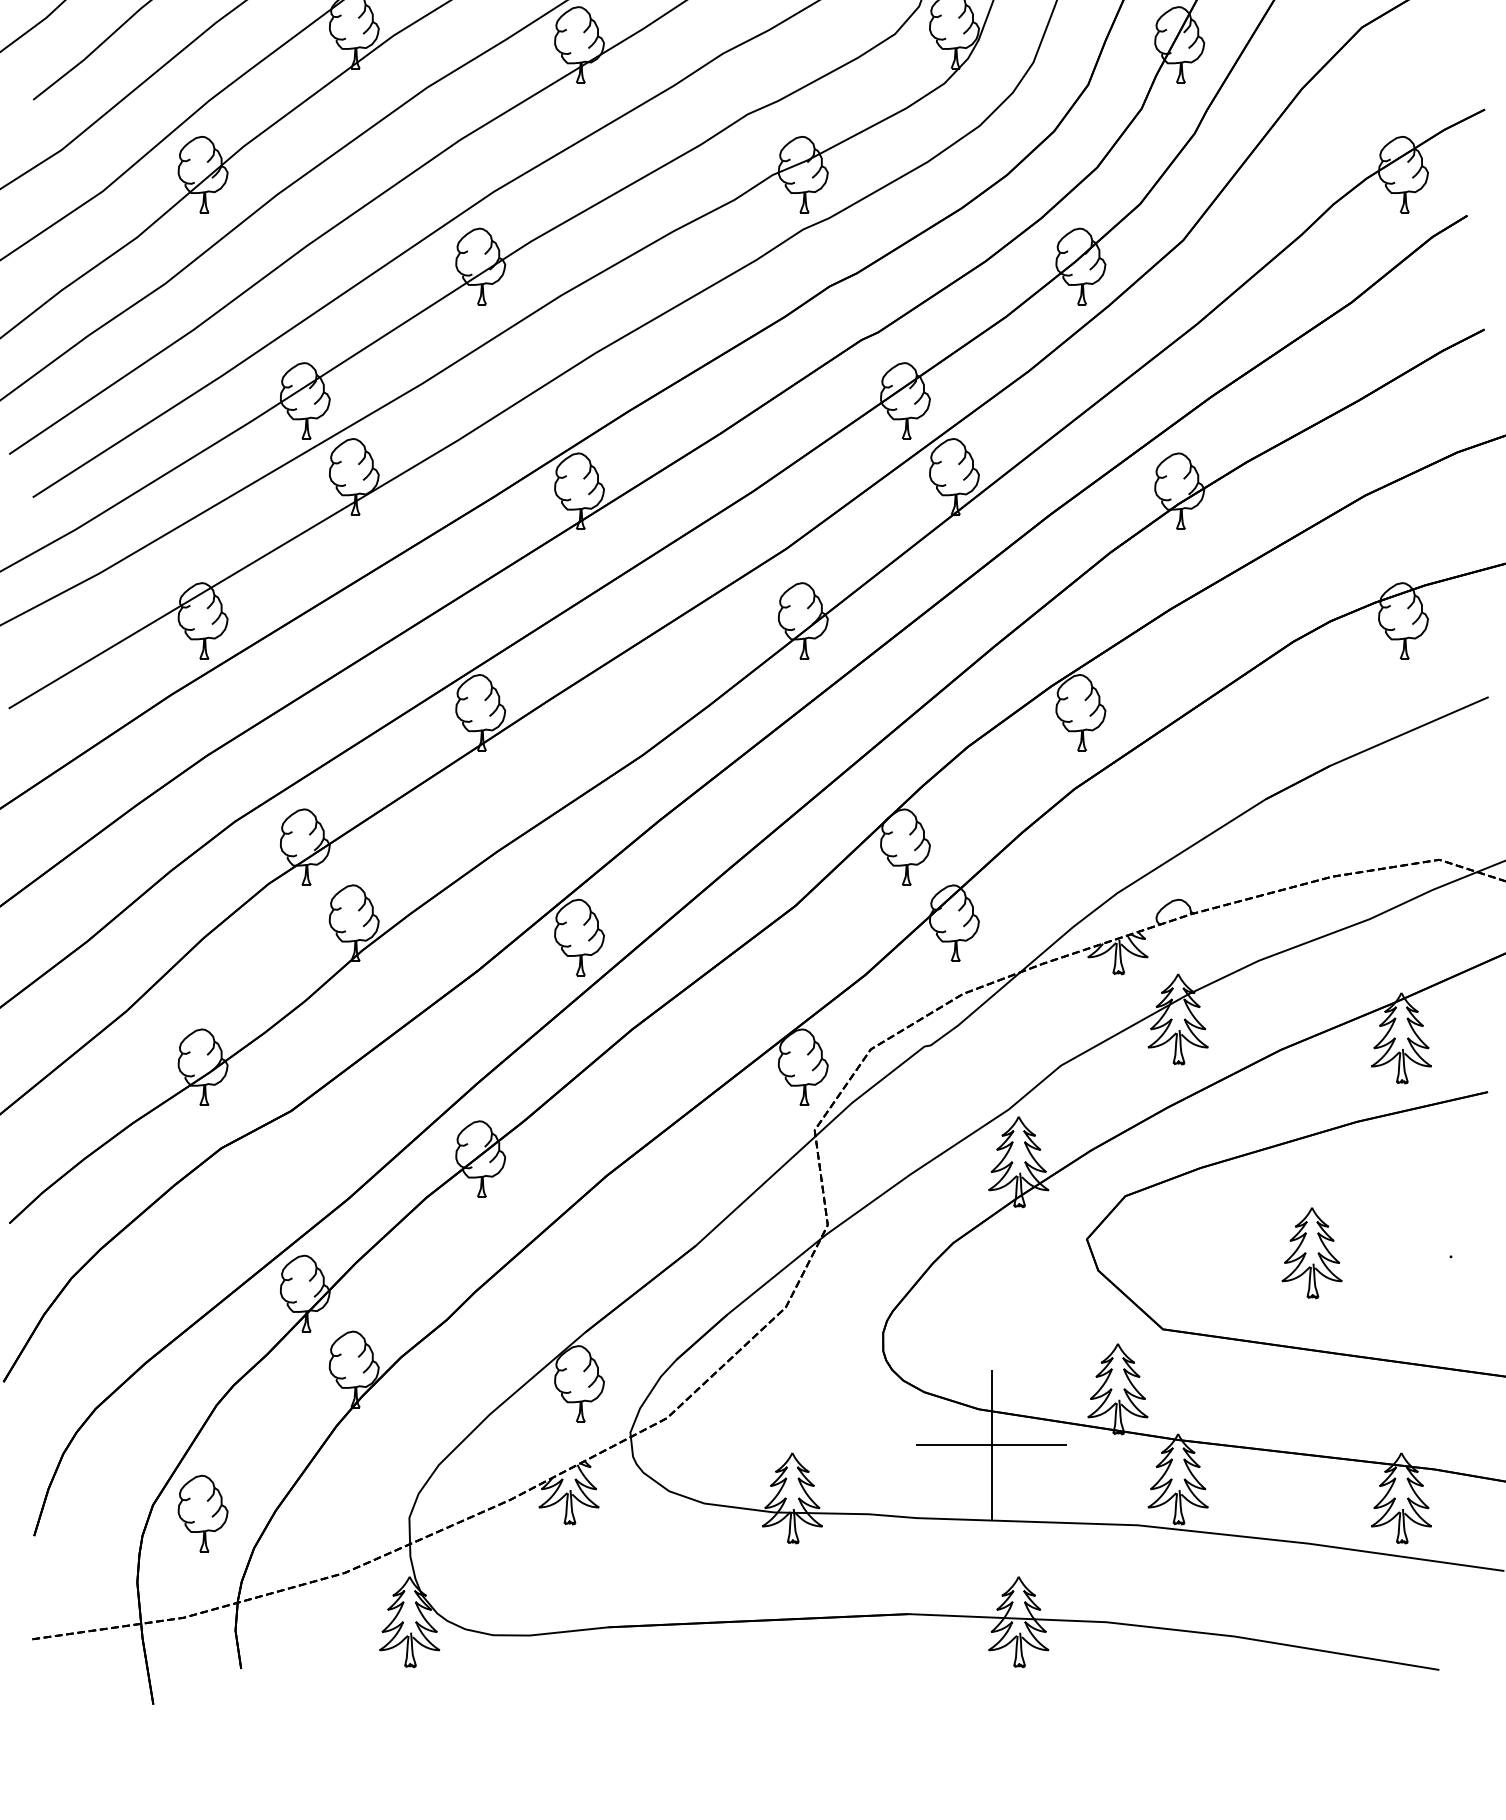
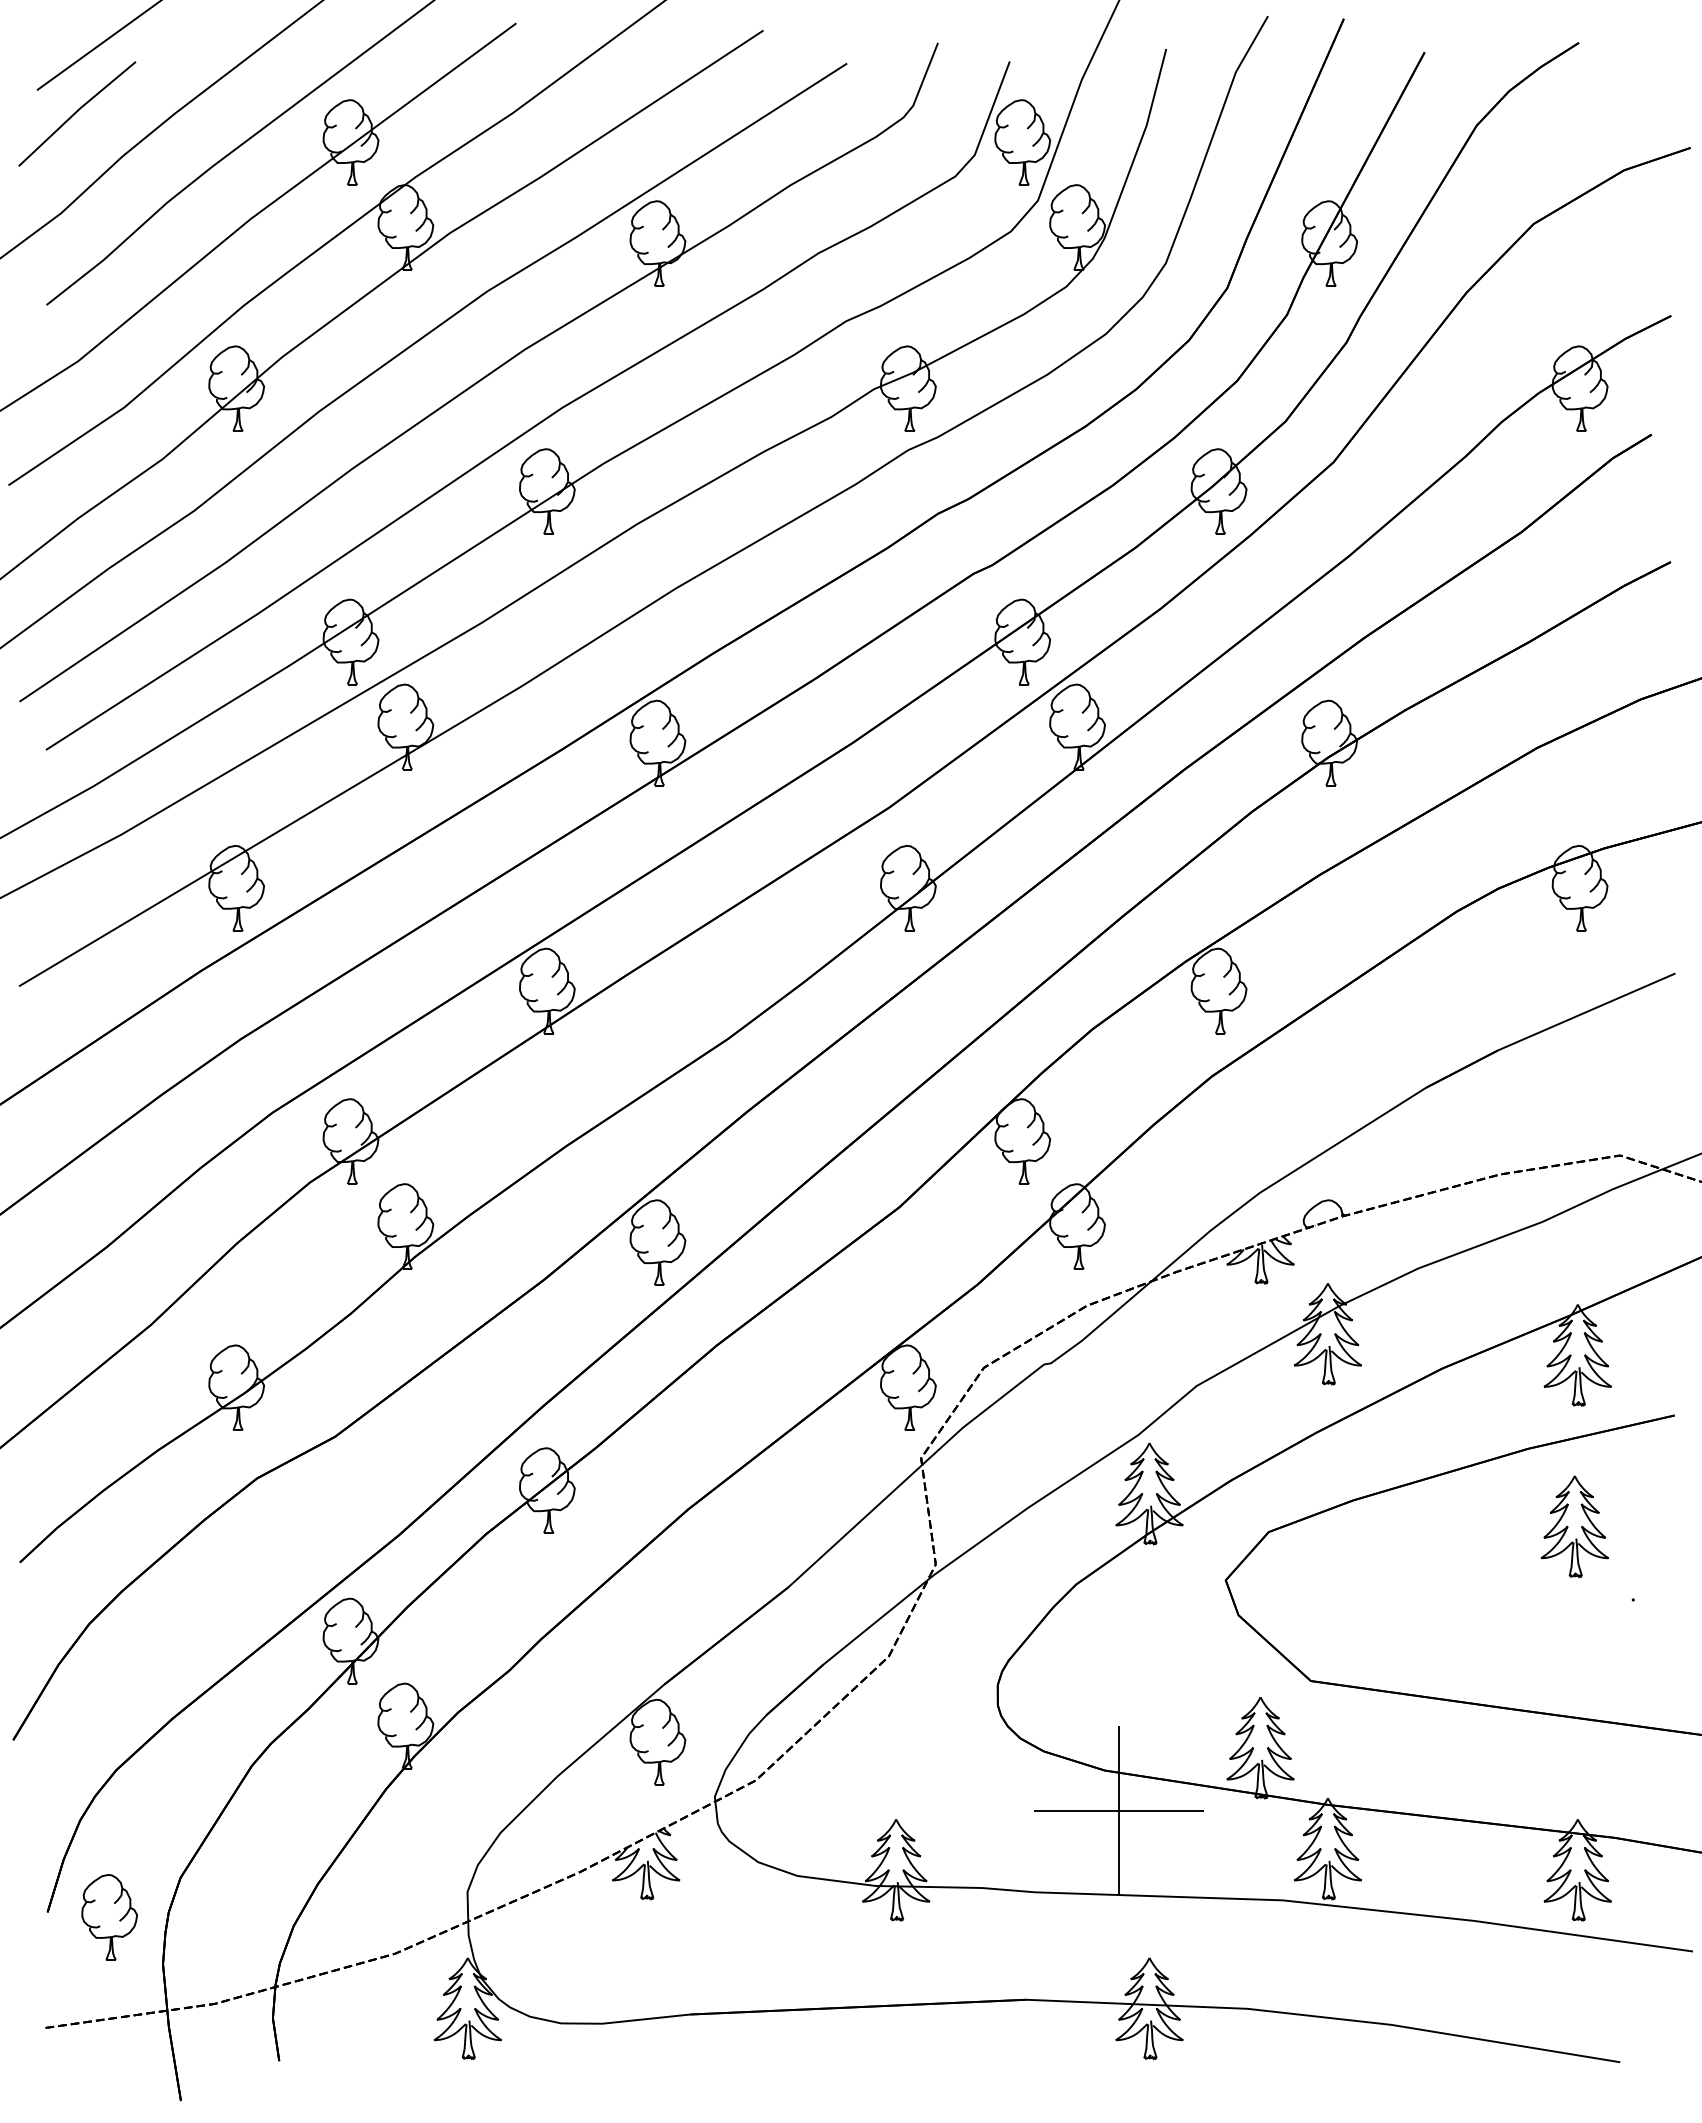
part: (1311, 1252) -> (1574, 1526), moved
part: (202, 1513) -> (109, 1917), moved

